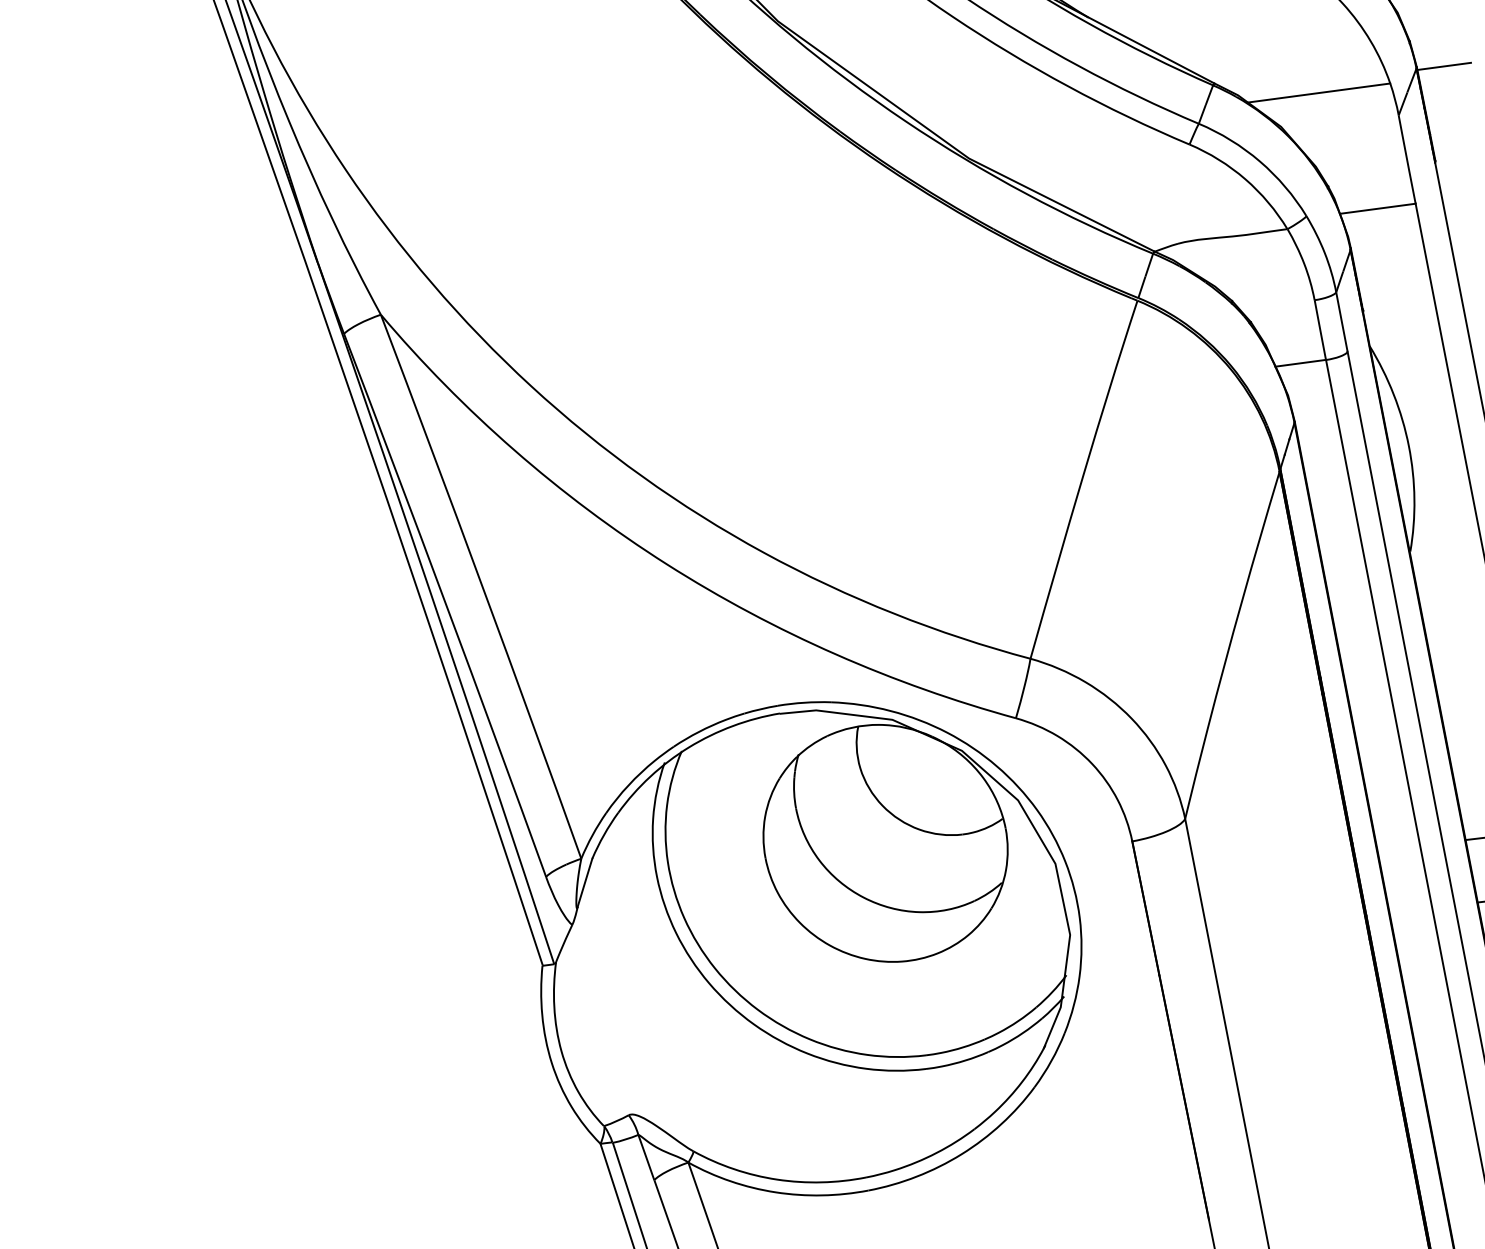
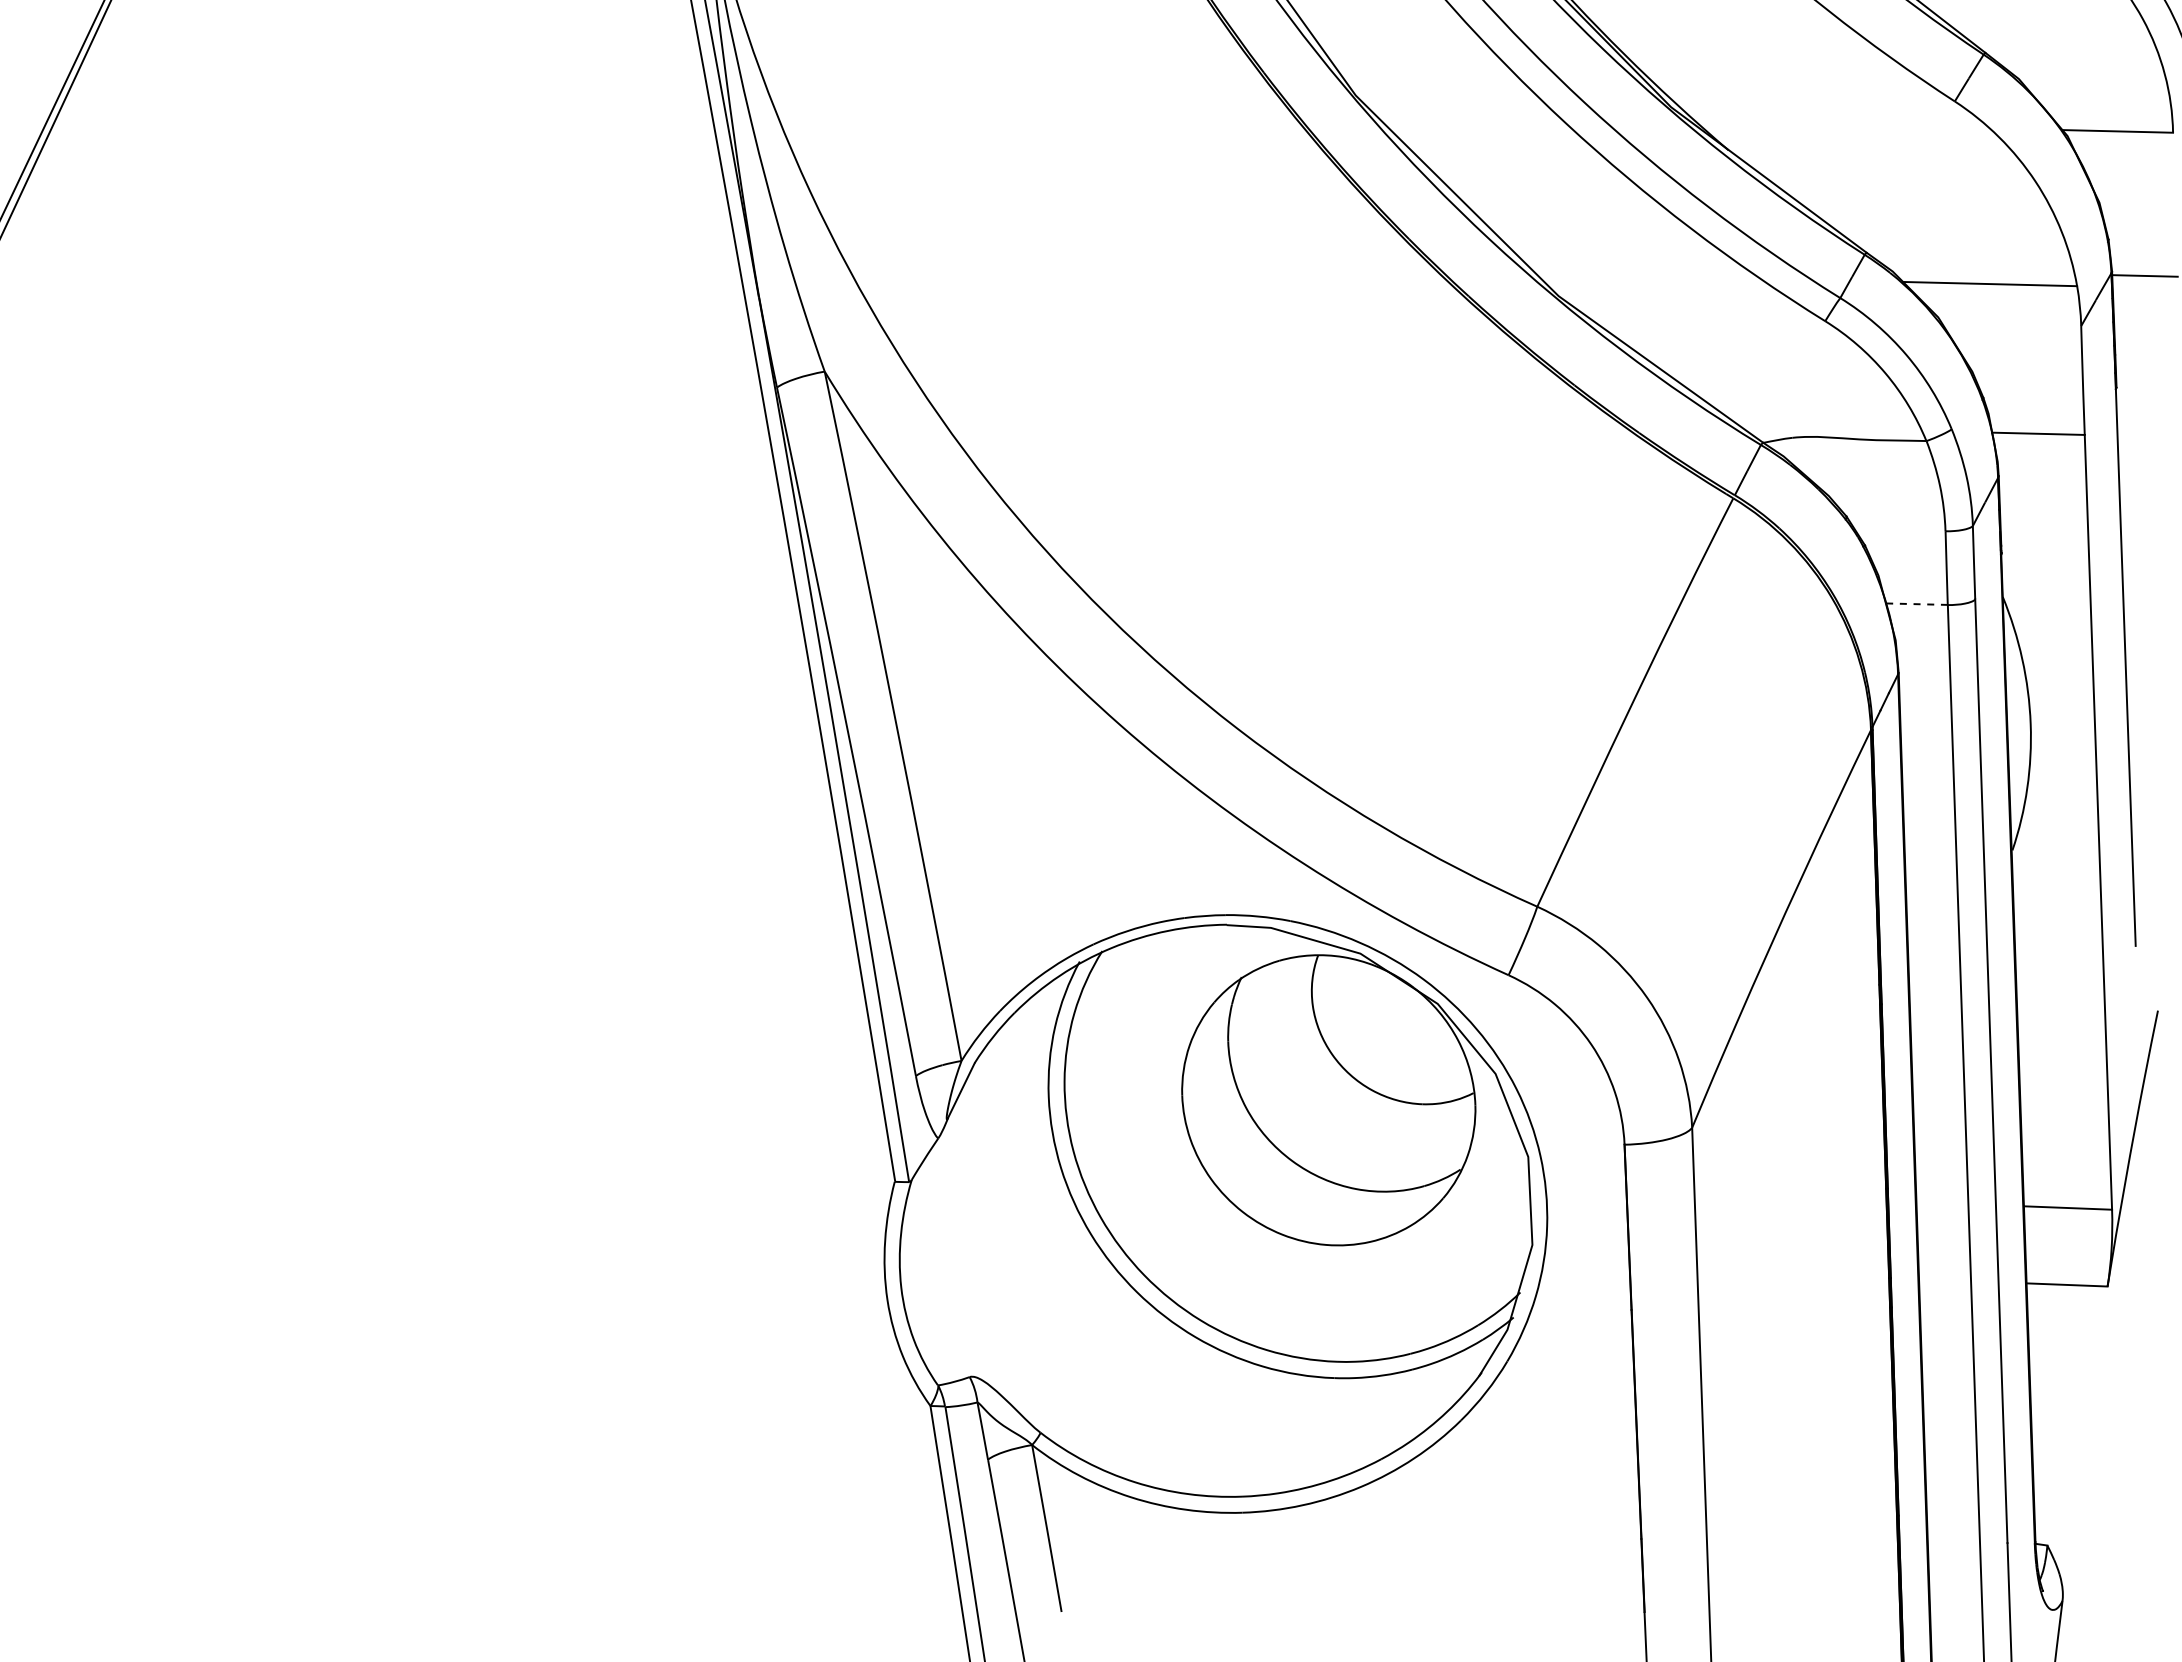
line: (1300, 363) -> (1916, 604), solid -> dashed

